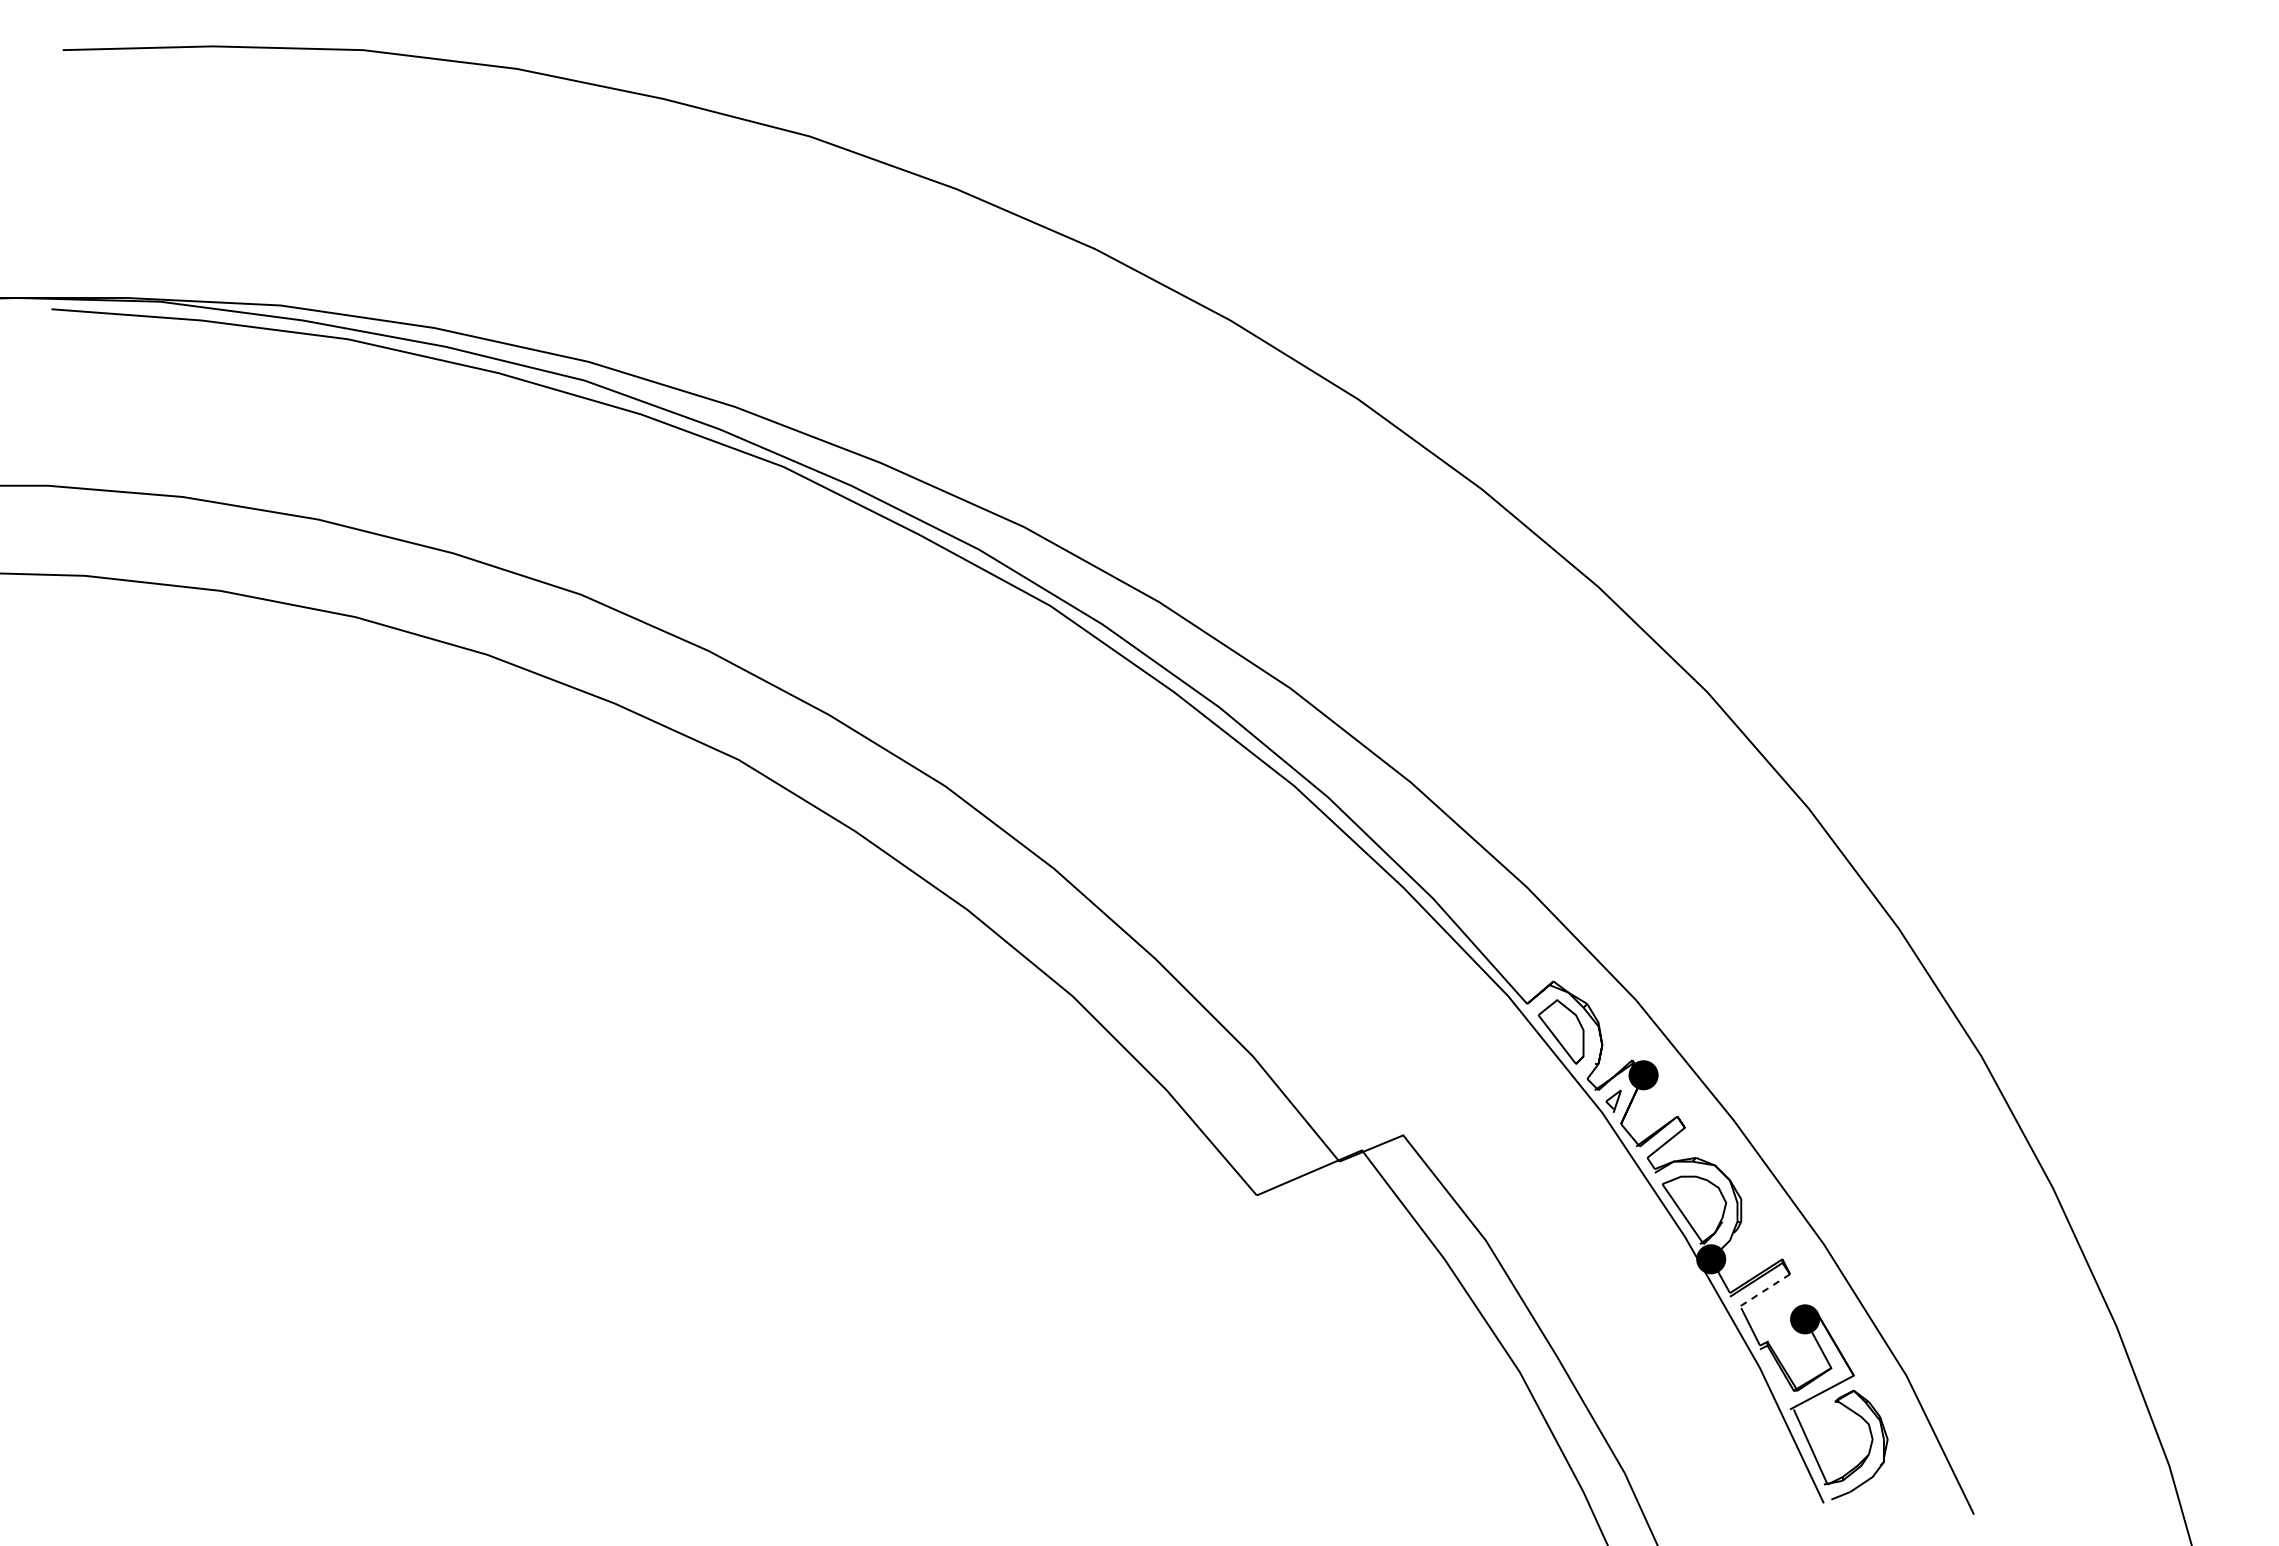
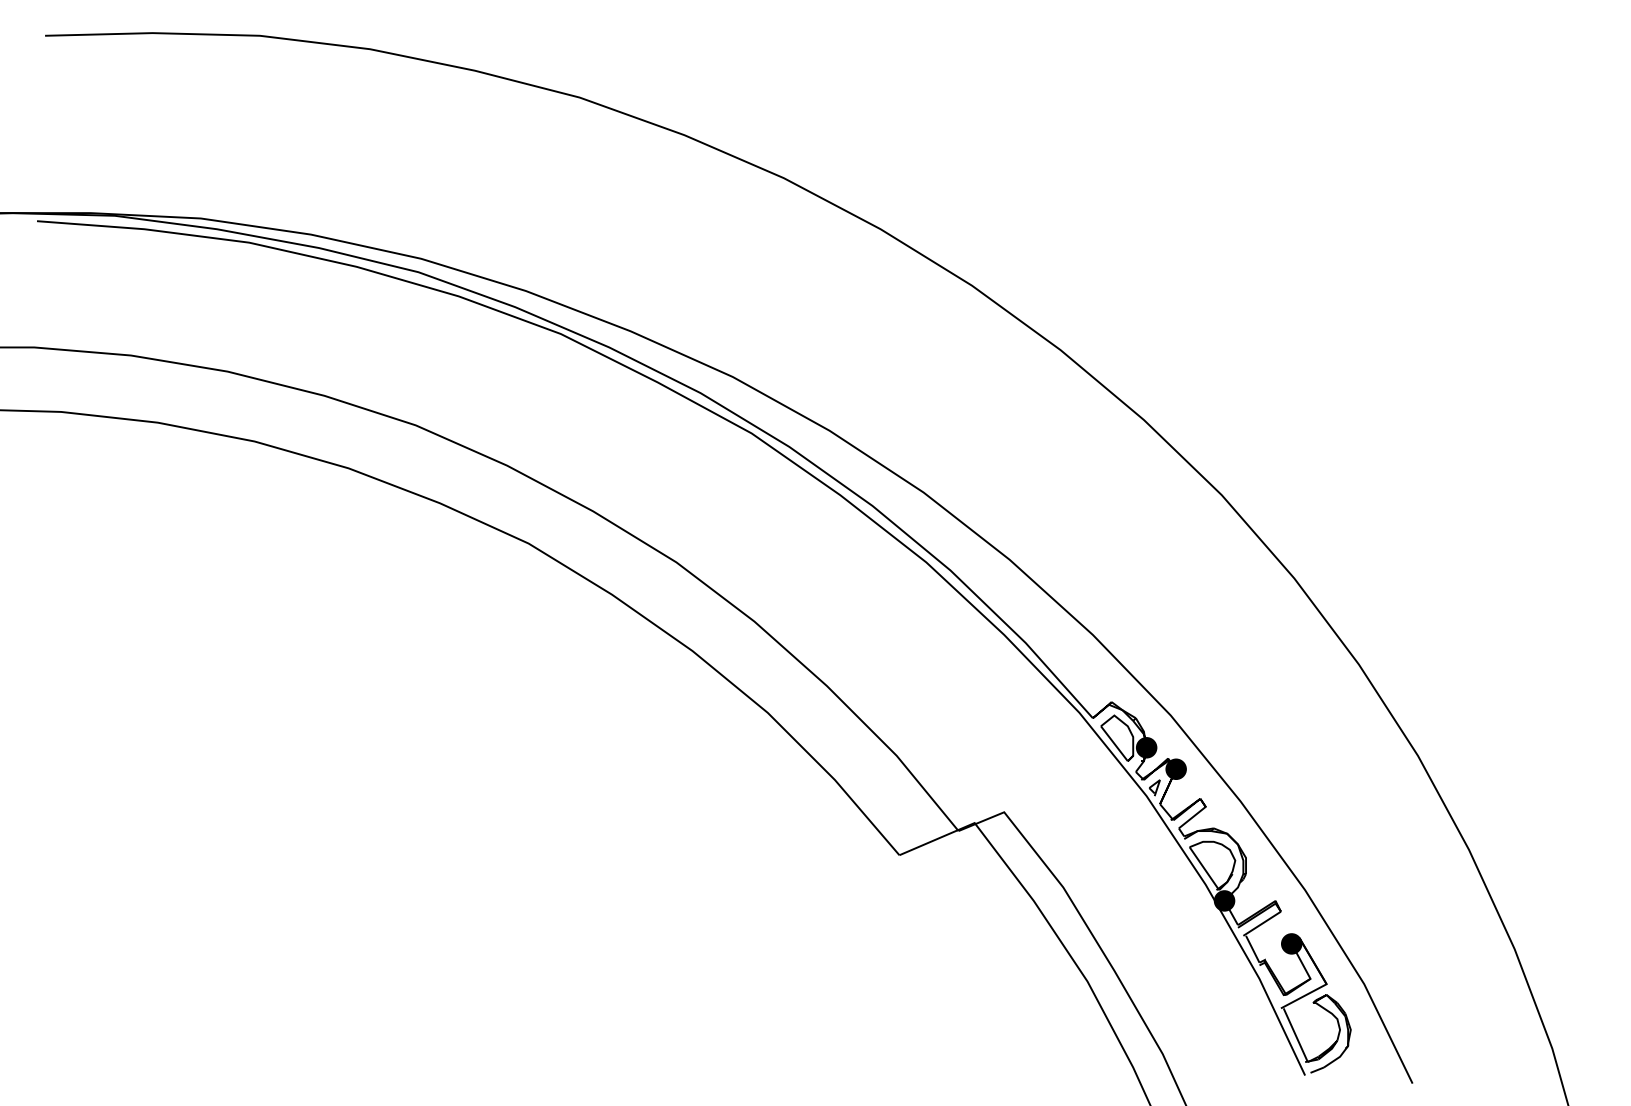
fill: (1602, 1045) -> (1146, 747), added
line: (1763, 1291) -> (1261, 923), dashed -> solid

